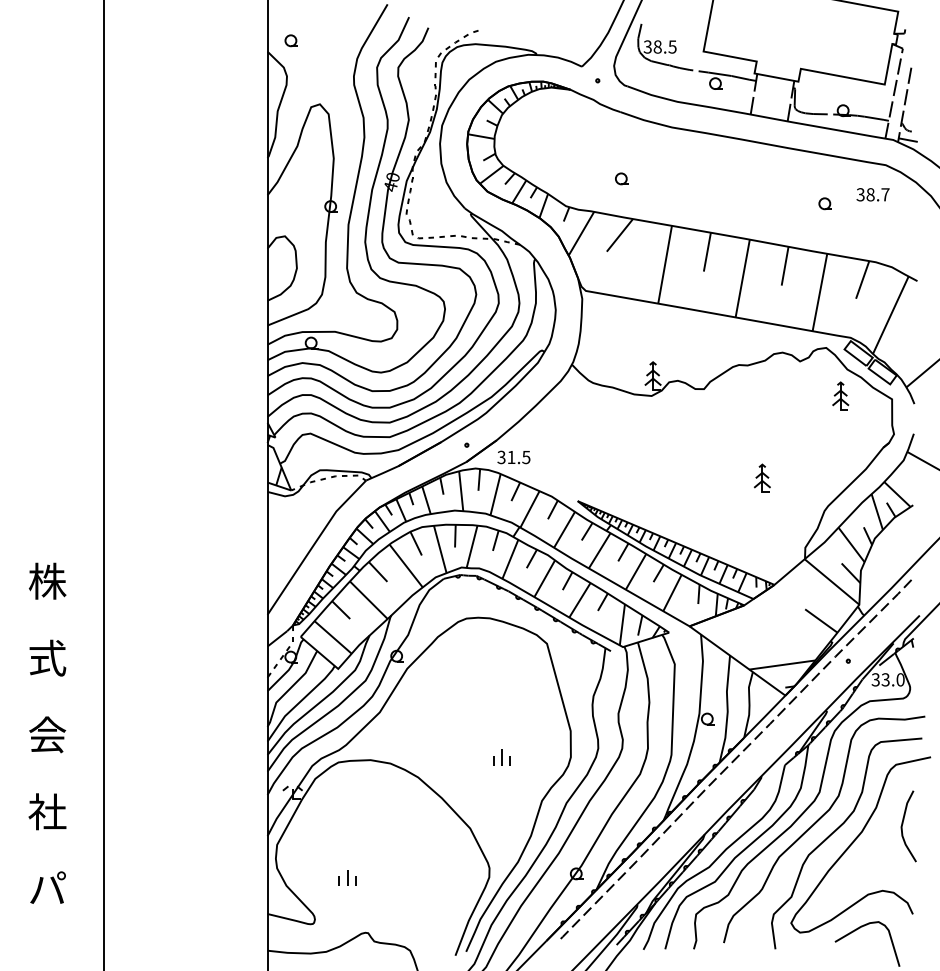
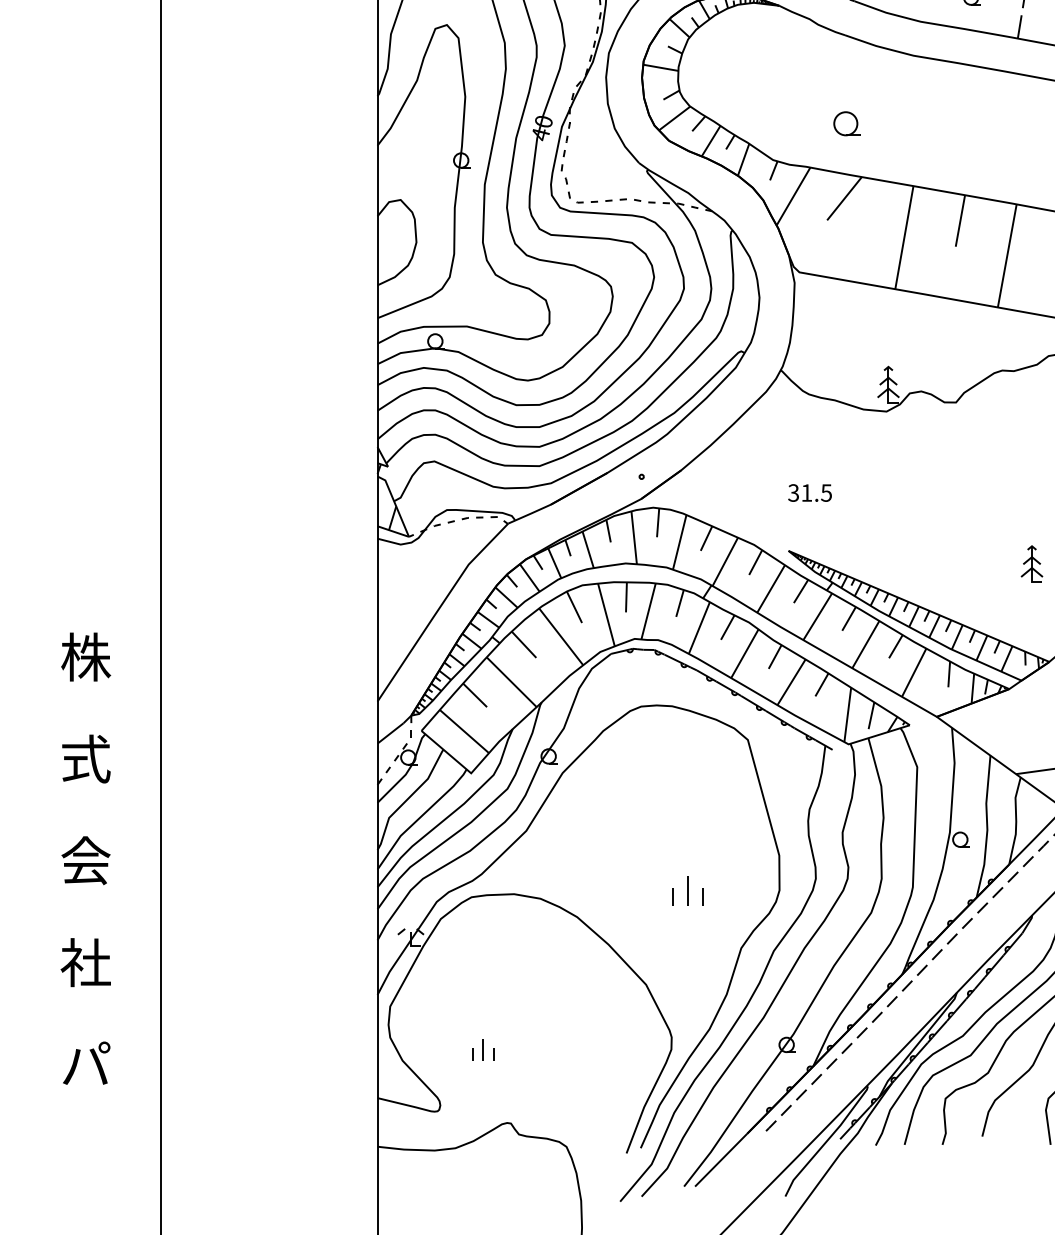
part: (621, 178) -> (846, 123), size x1.6
text: (513, 457) -> (809, 493), moved
part: (761, 477) -> (1030, 563), moved
part: (501, 757) -> (687, 890), size x1.4

